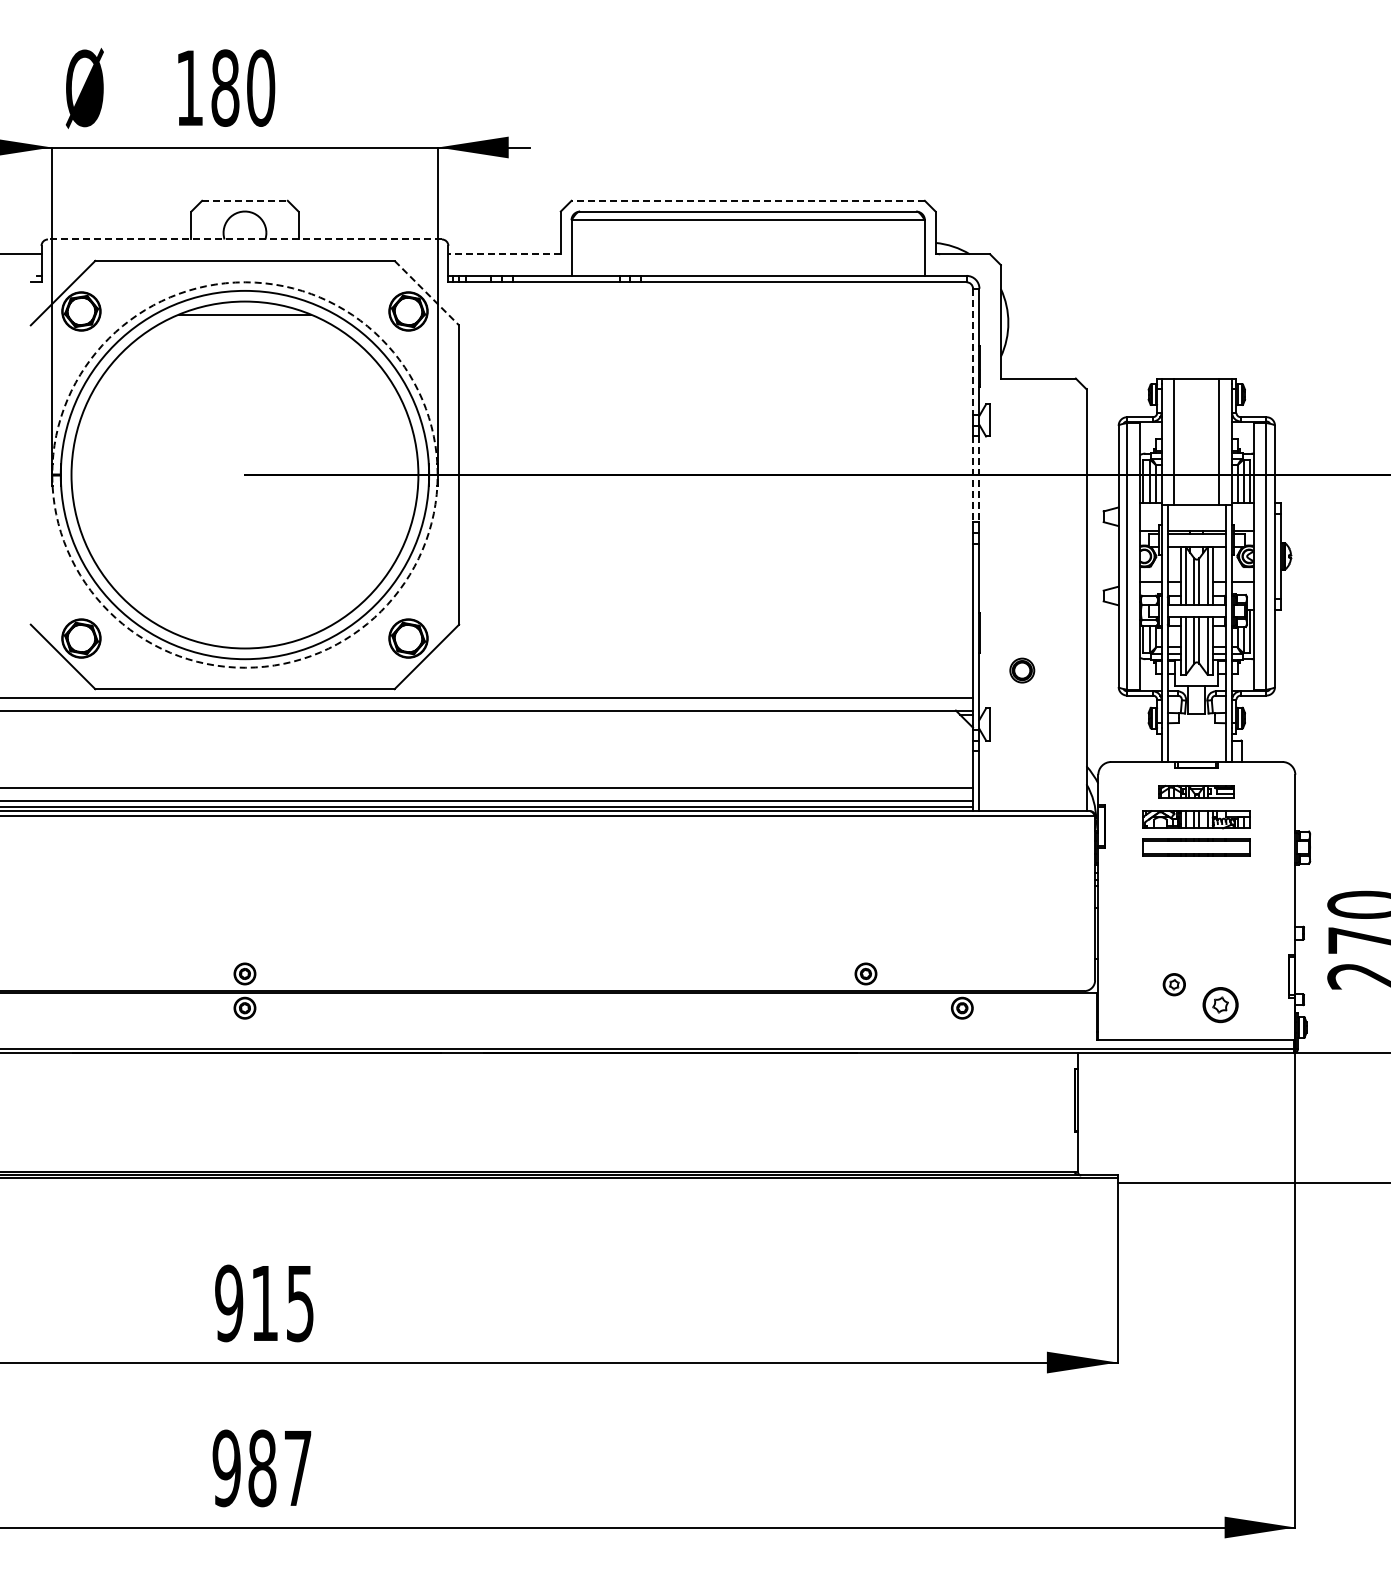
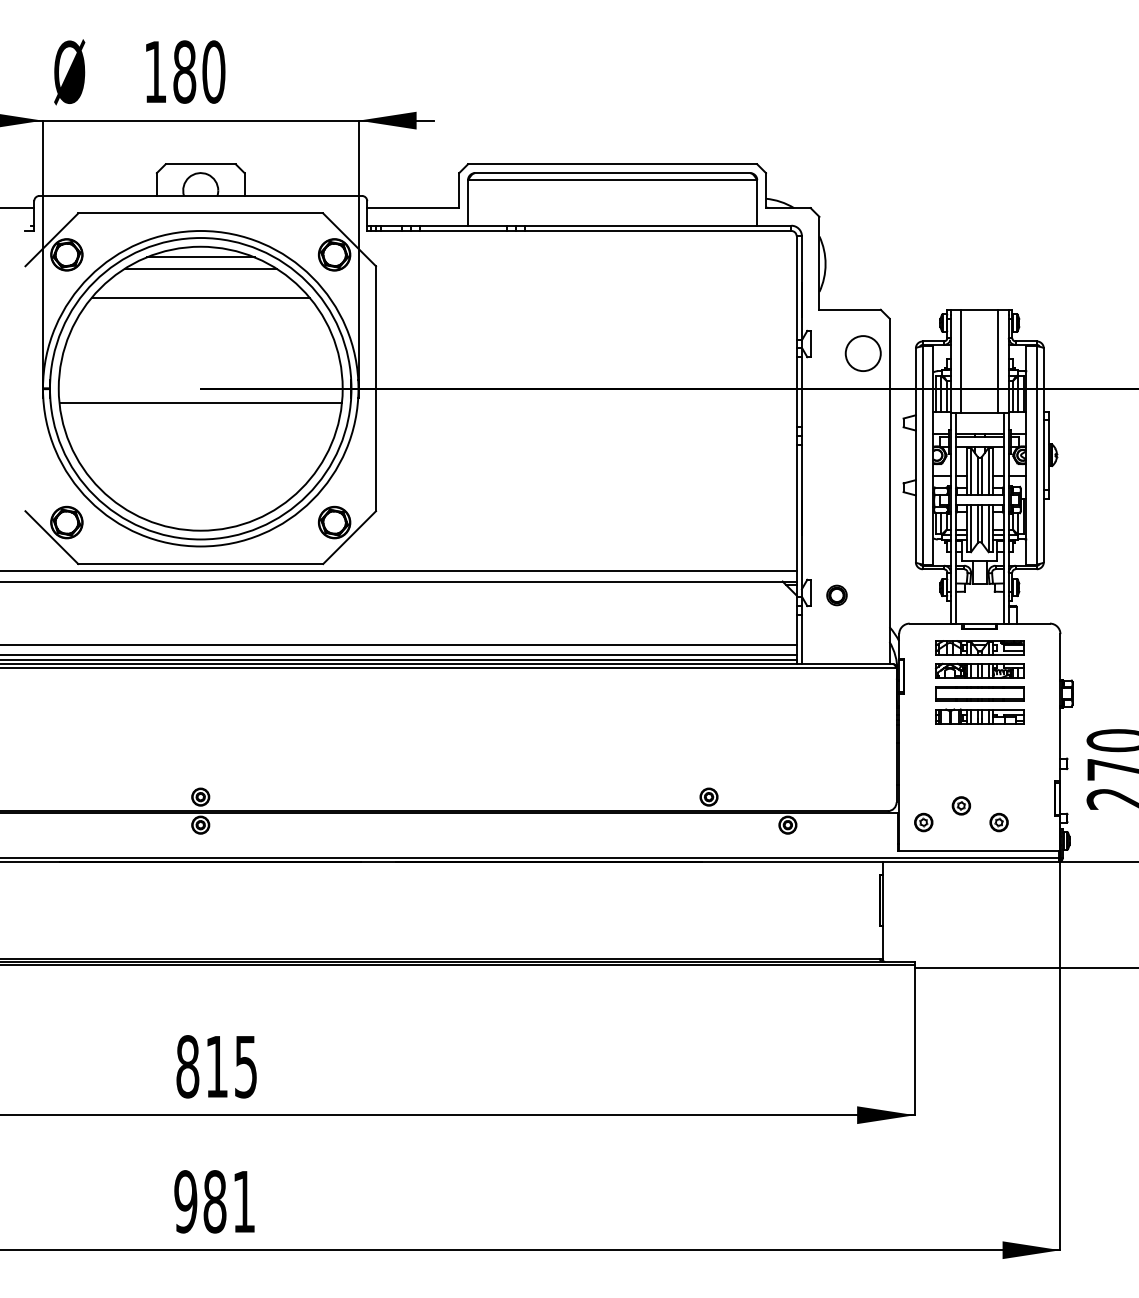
line: (244, 200) -> (200, 164), dashed -> solid
line: (748, 200) -> (612, 164), dashed -> solid
line: (244, 239) -> (200, 195), dashed -> solid
line: (504, 254) -> (413, 208), dashed -> solid
line: (426, 293) -> (349, 240), dashed -> solid
line: (244, 328) -> (200, 268), added
line: (973, 352) -> (797, 288), dashed -> solid
line: (244, 363) -> (200, 297), added
circle: (1054, 431) -> (863, 353), added
arc: (437, 475) -> (358, 389), dashed -> solid
line: (973, 479) -> (797, 392), dashed -> solid
line: (979, 479) -> (801, 392), dashed -> solid
line: (244, 492) -> (200, 403), added
part: (1022, 670) -> (837, 595), moved
part: (1196, 791) -> (979, 647), size x1.43
part: (1196, 874) -> (979, 715), added
part: (1127, 1004) -> (923, 822), added
part: (1219, 1004) -> (998, 822), size x0.62
text: (229, 1303) -> (188, 1066), 915 -> 815
text: (298, 1468) -> (244, 1201), 987 -> 981

